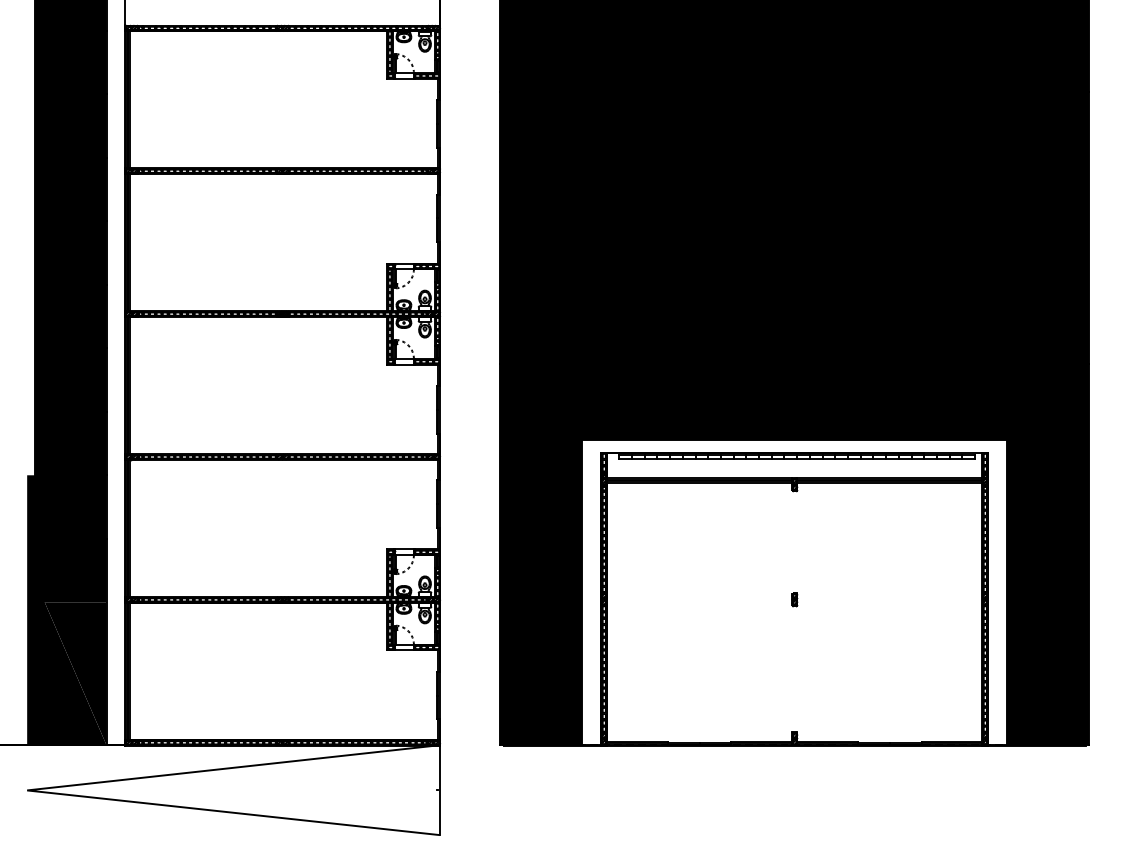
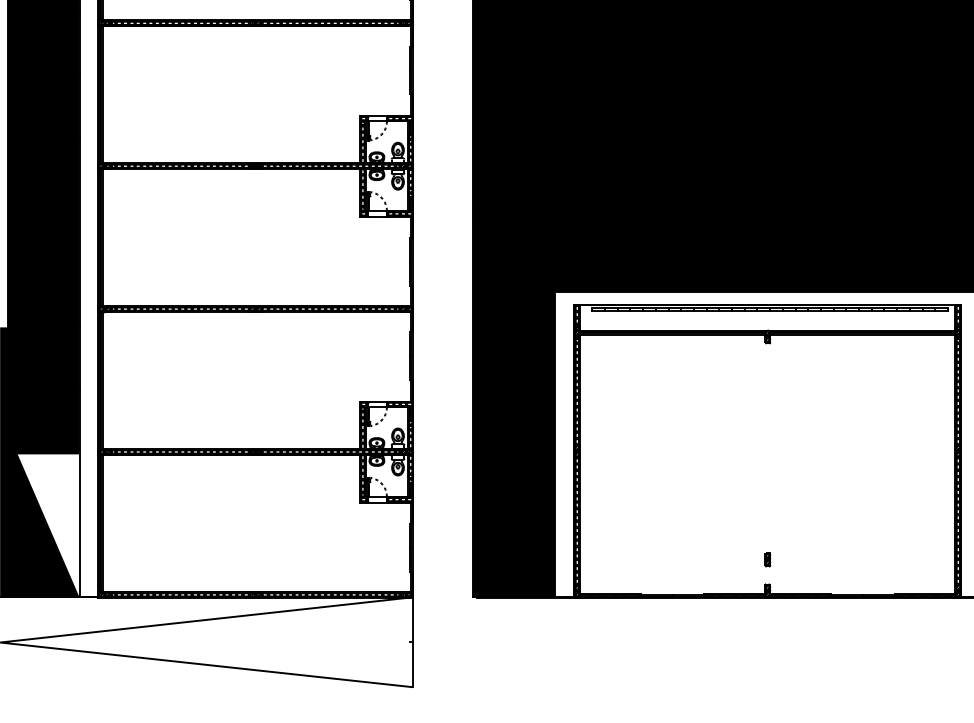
part: (794, 599) -> (767, 559), moved
fill: (75, 673) -> (48, 525), removed

